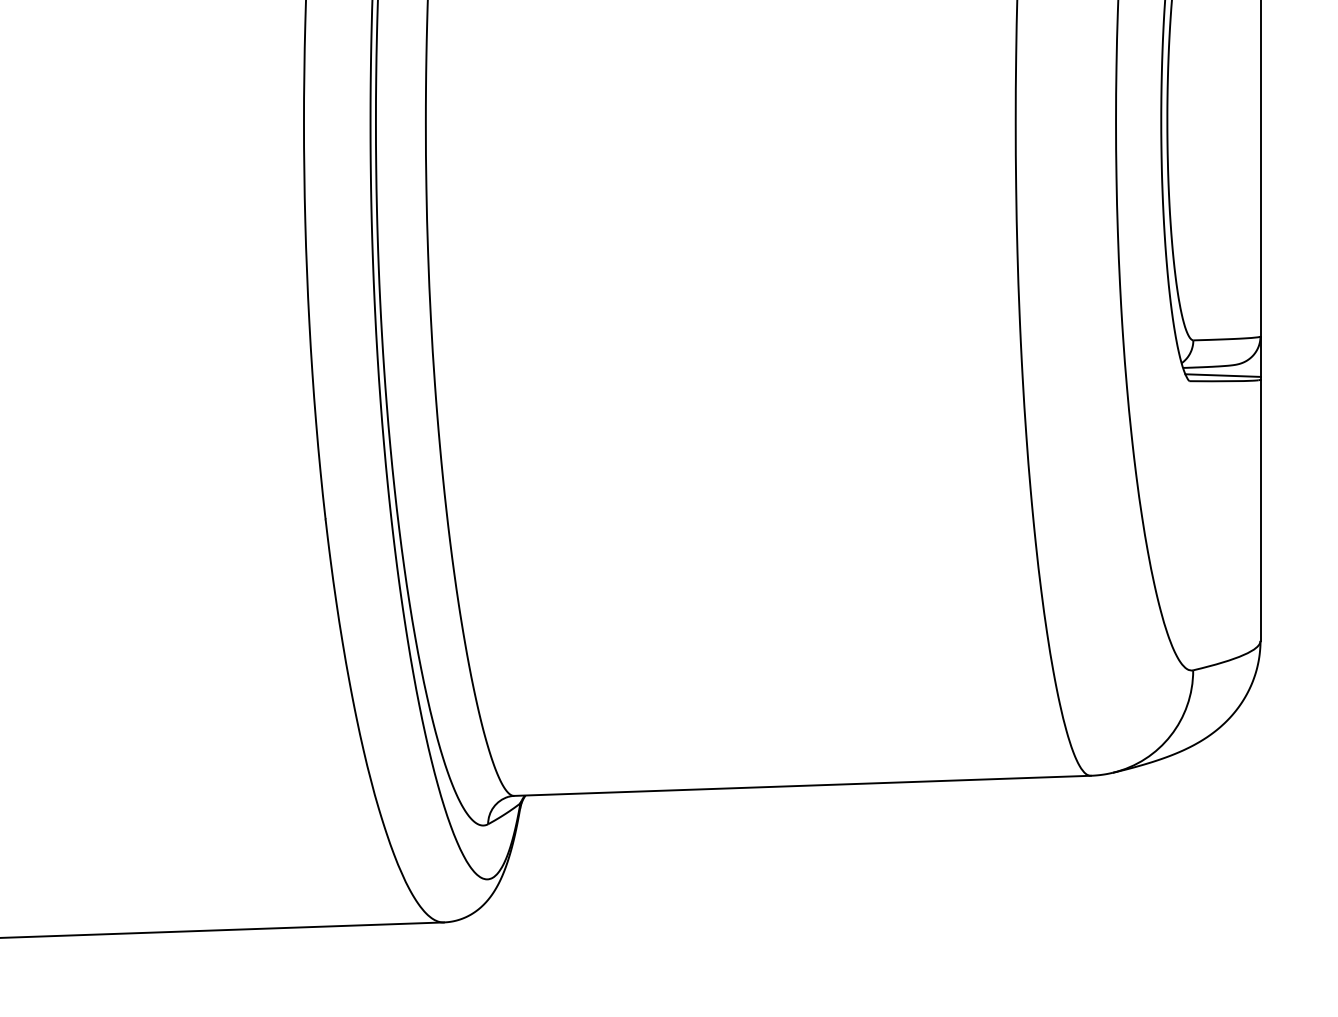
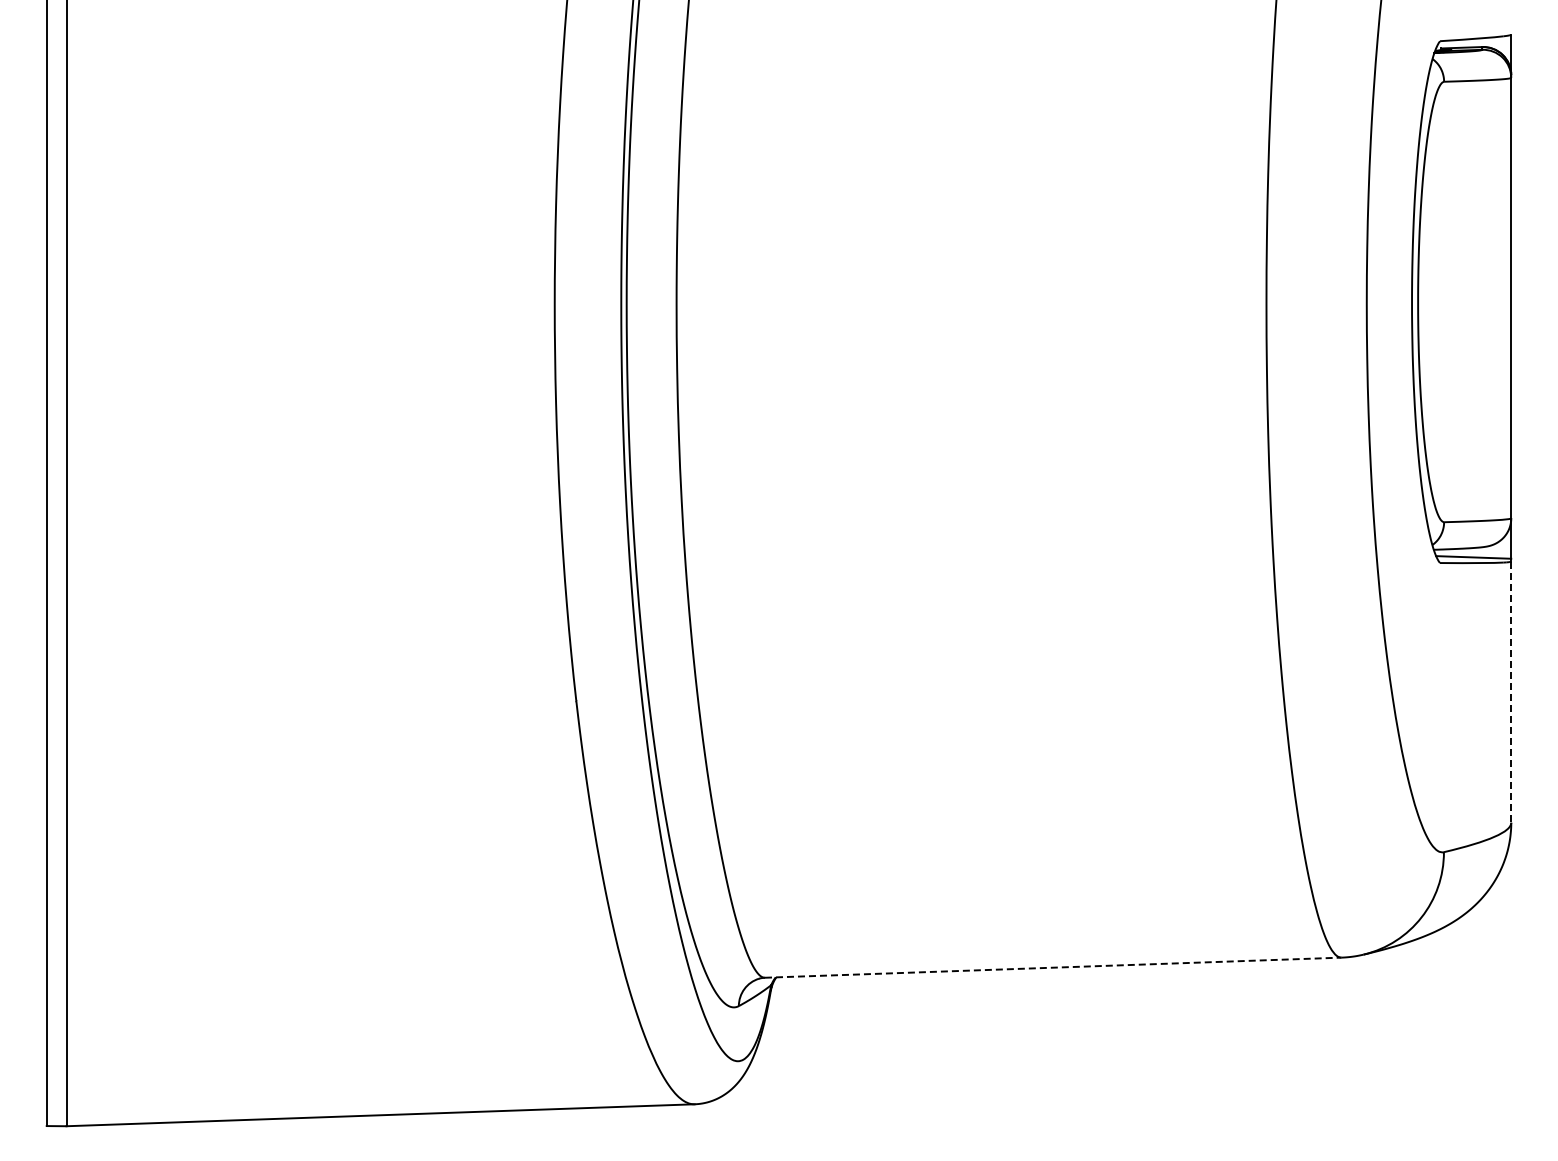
line: (1260, 510) -> (1511, 692), solid -> dashed
line: (802, 785) -> (1053, 967), solid -> dashed

